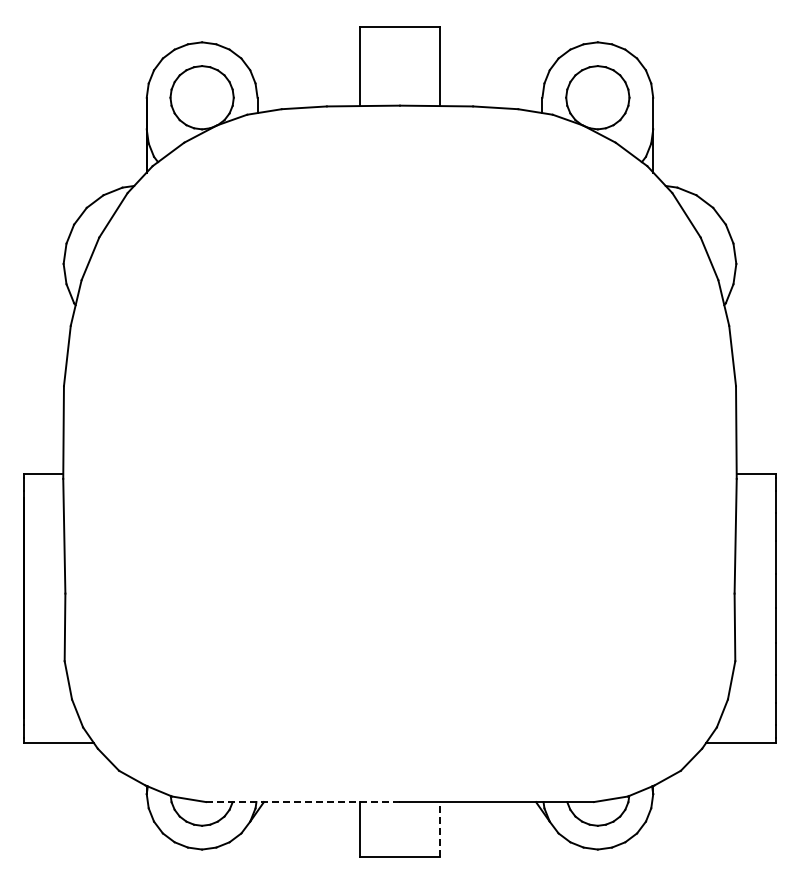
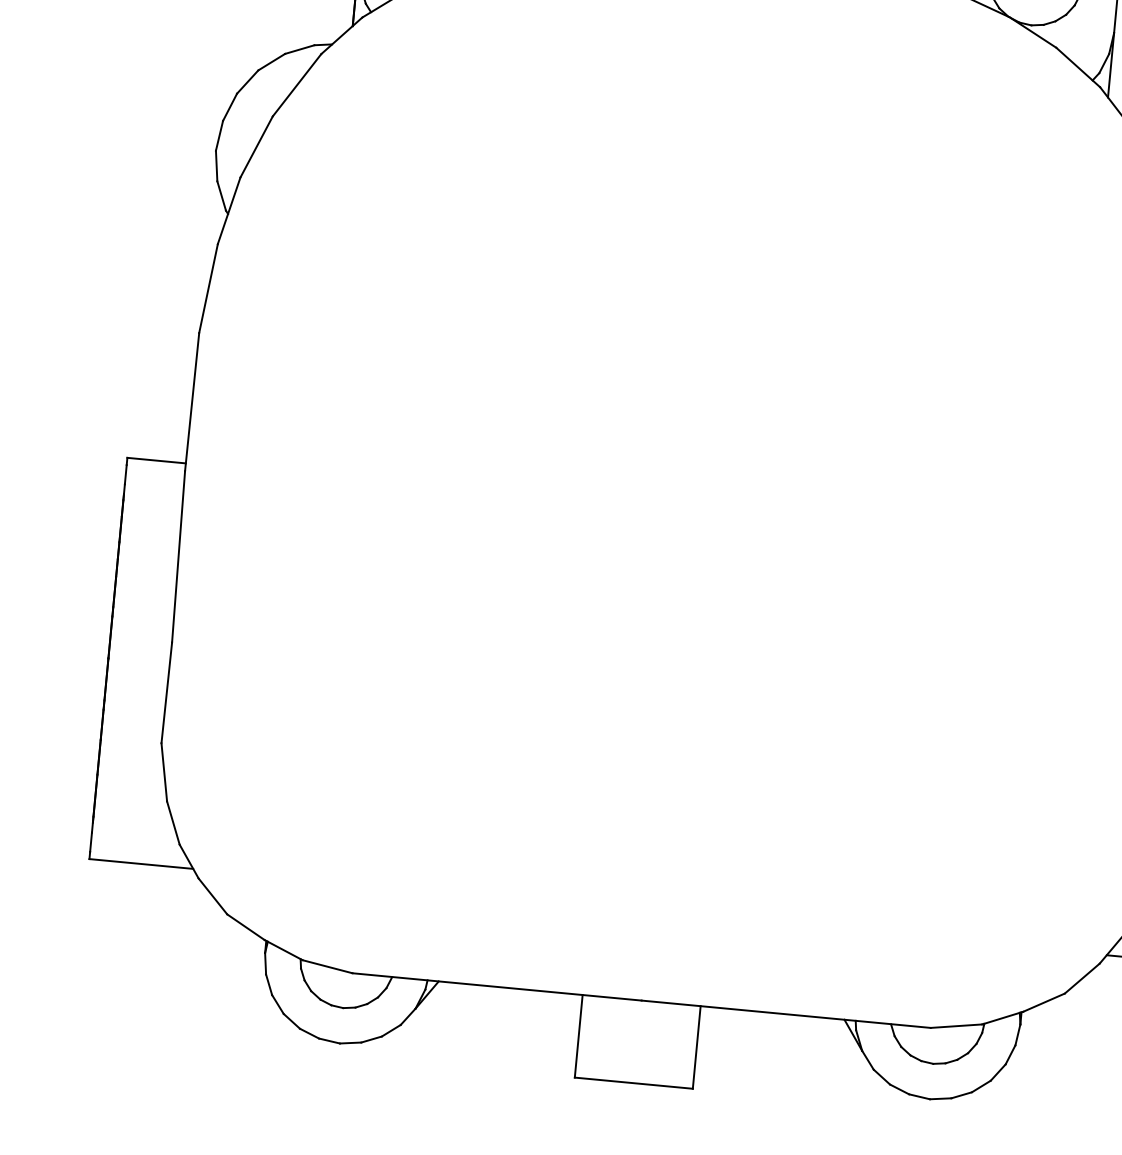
line: (303, 802) -> (497, 987), dashed -> solid
line: (439, 829) -> (696, 1047), dashed -> solid

